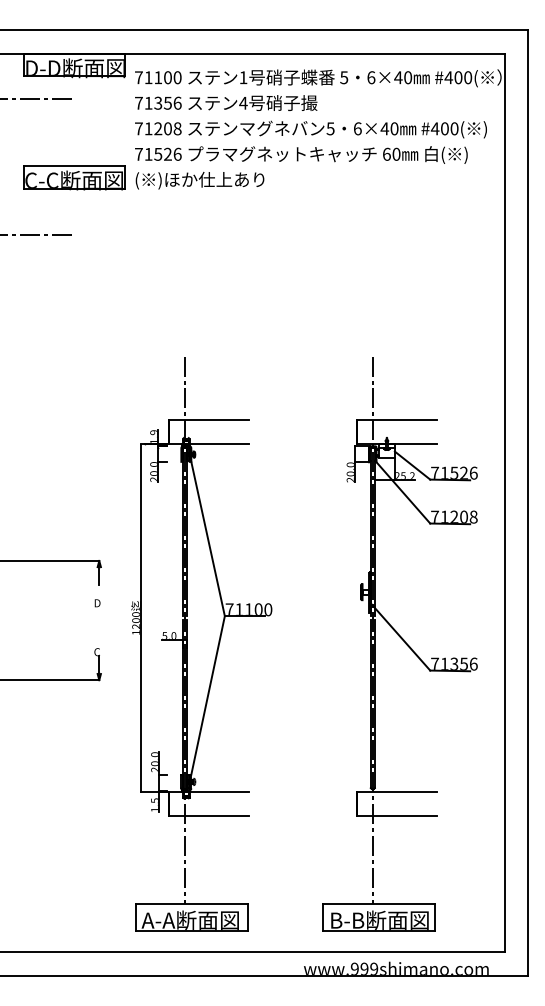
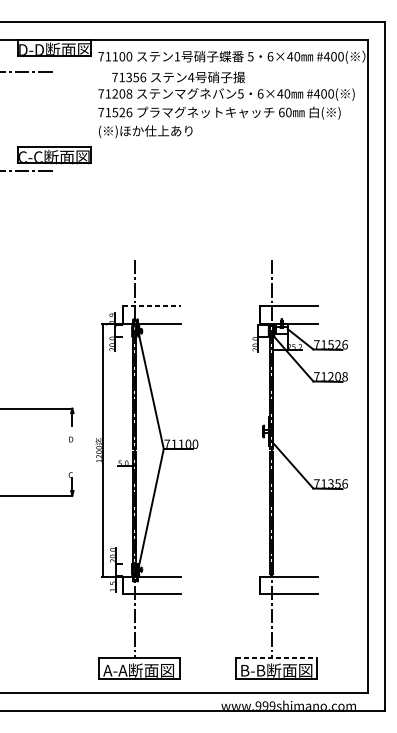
text: (226, 102) -> (178, 76), moved
part: (74, 177) -> (54, 154), moved
line: (209, 420) -> (152, 306), solid -> dashed
line: (379, 903) -> (276, 658), solid -> dashed

